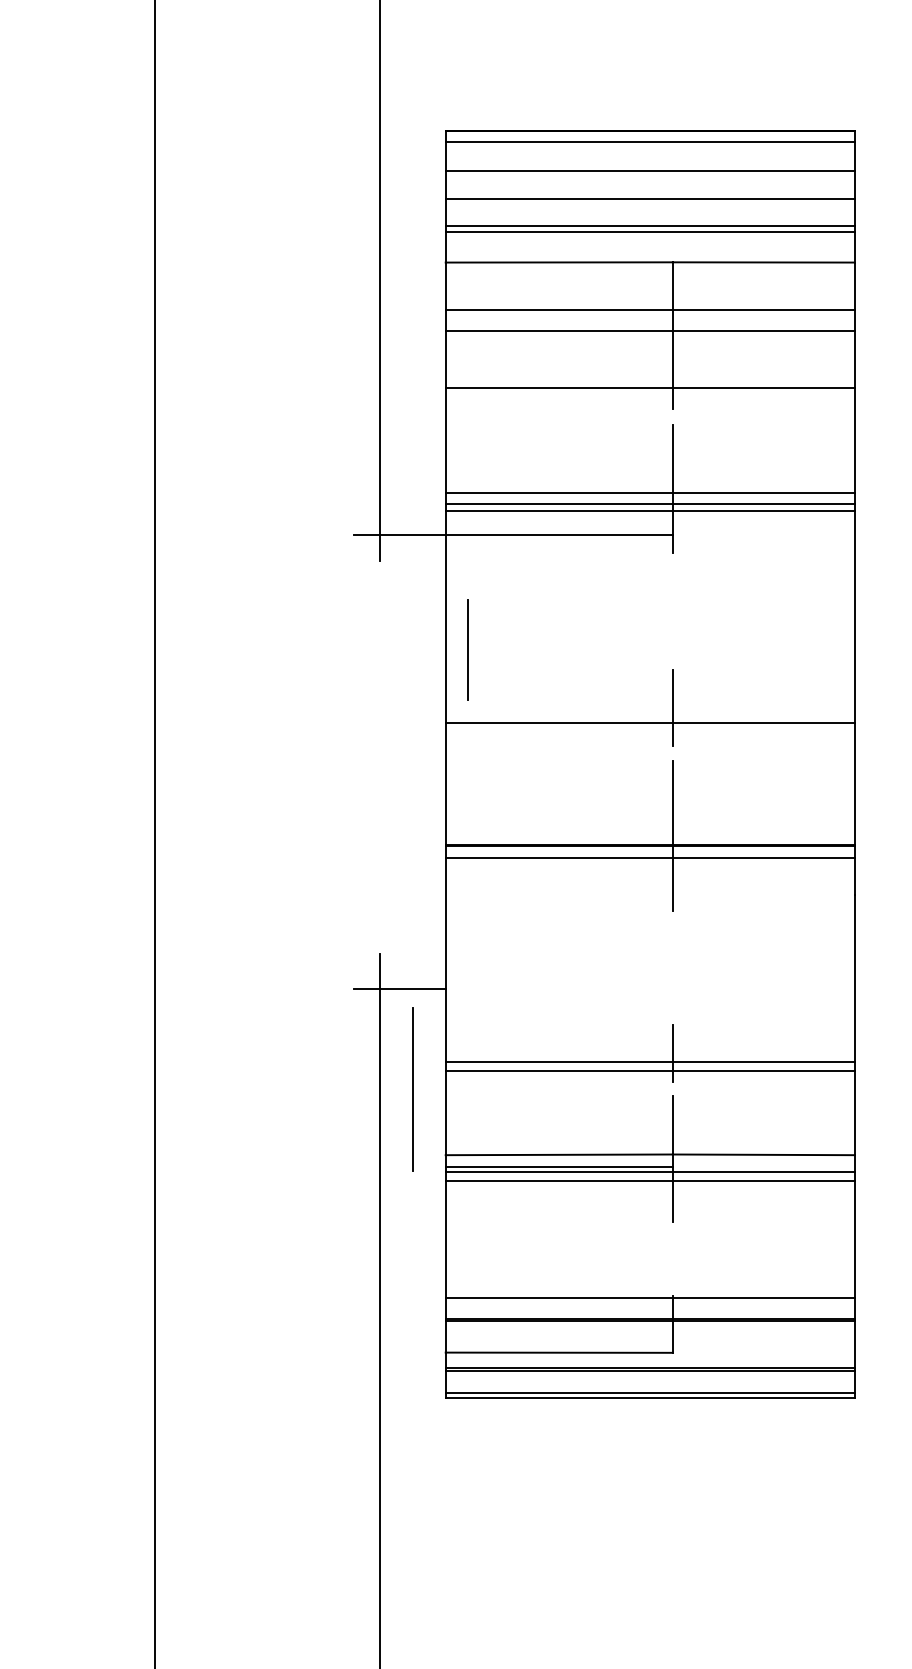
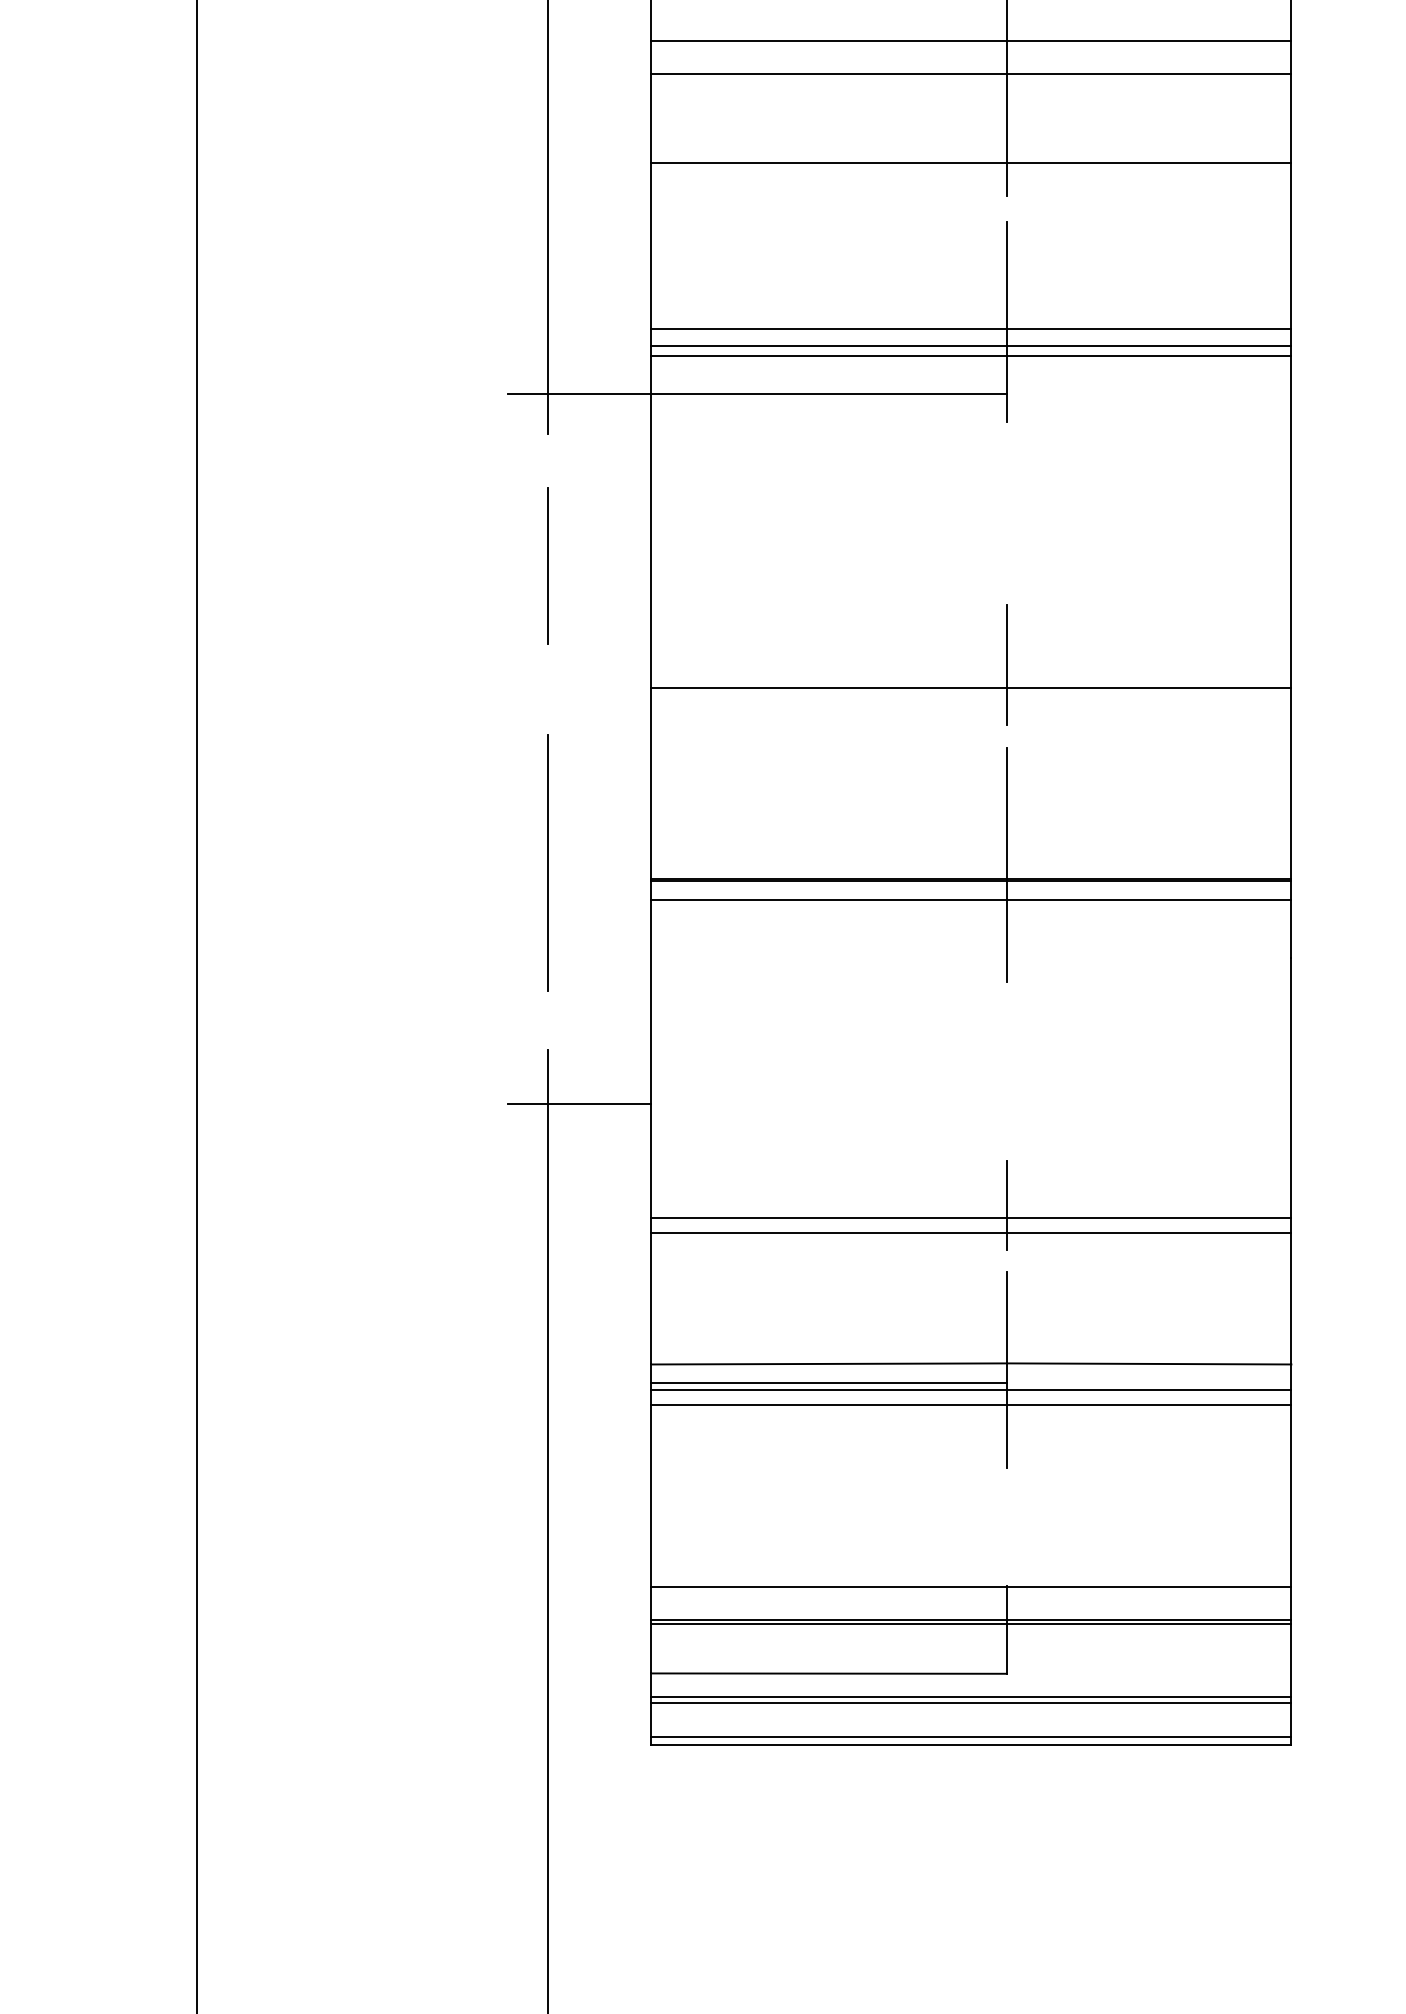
line: (467, 649) -> (547, 565), moved
line: (412, 1089) -> (547, 862), moved

